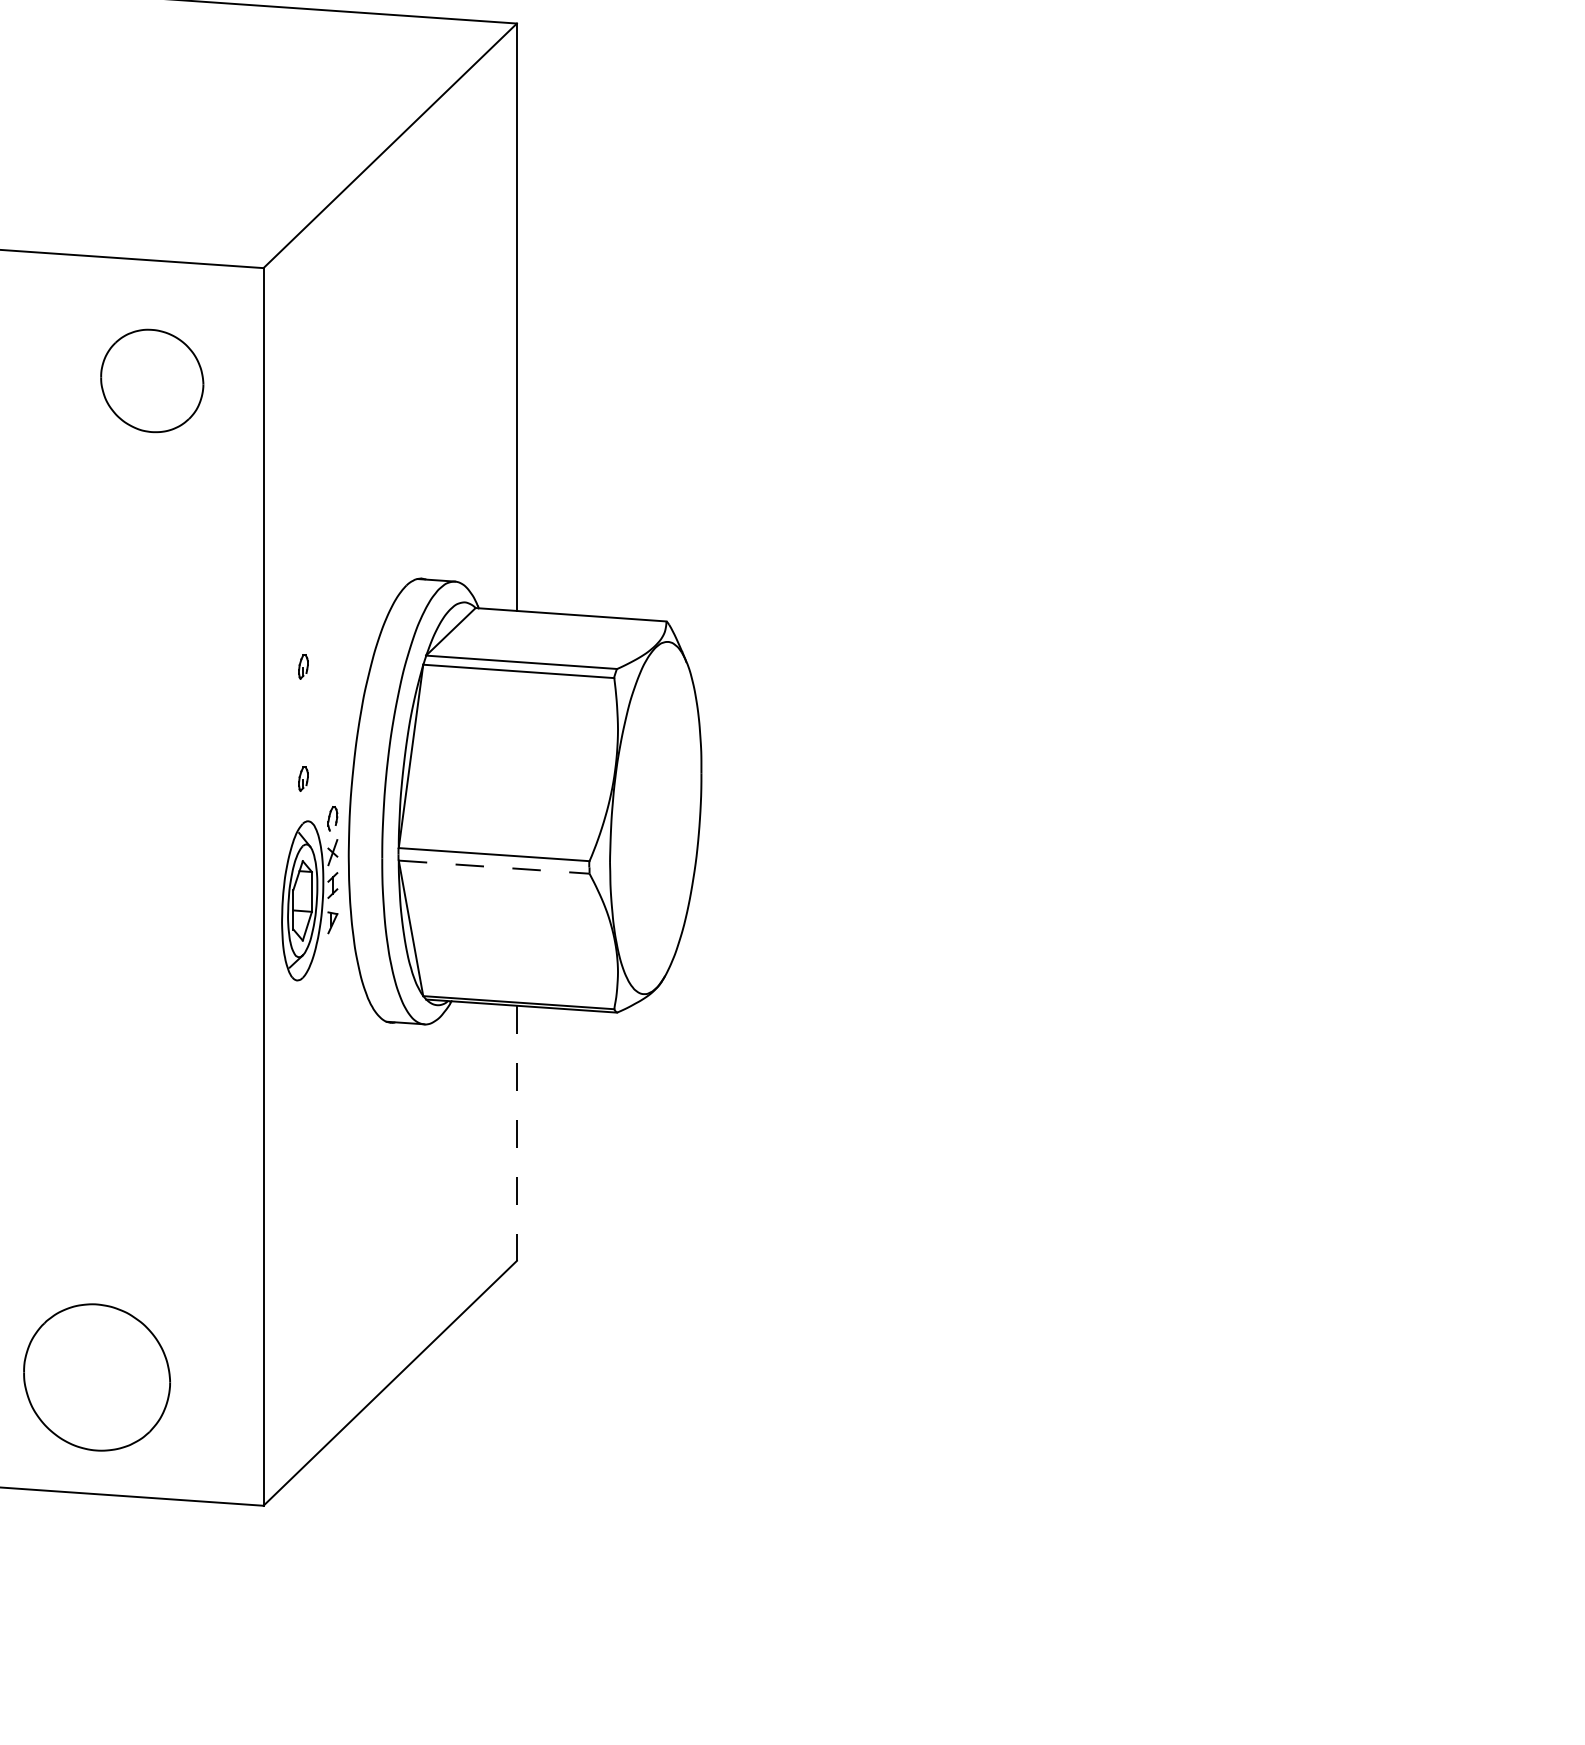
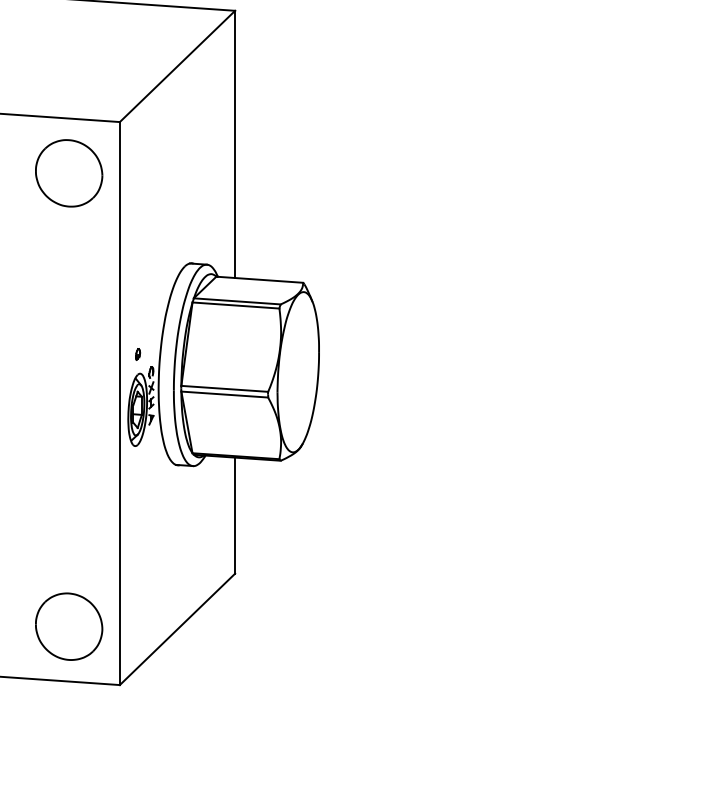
part: (152, 381) -> (69, 173), size x1.43
part: (304, 666) -> (138, 303), removed
line: (495, 867) -> (225, 394), dashed -> solid
line: (517, 1135) -> (235, 516), dashed -> solid
part: (97, 1377) -> (69, 626), moved

